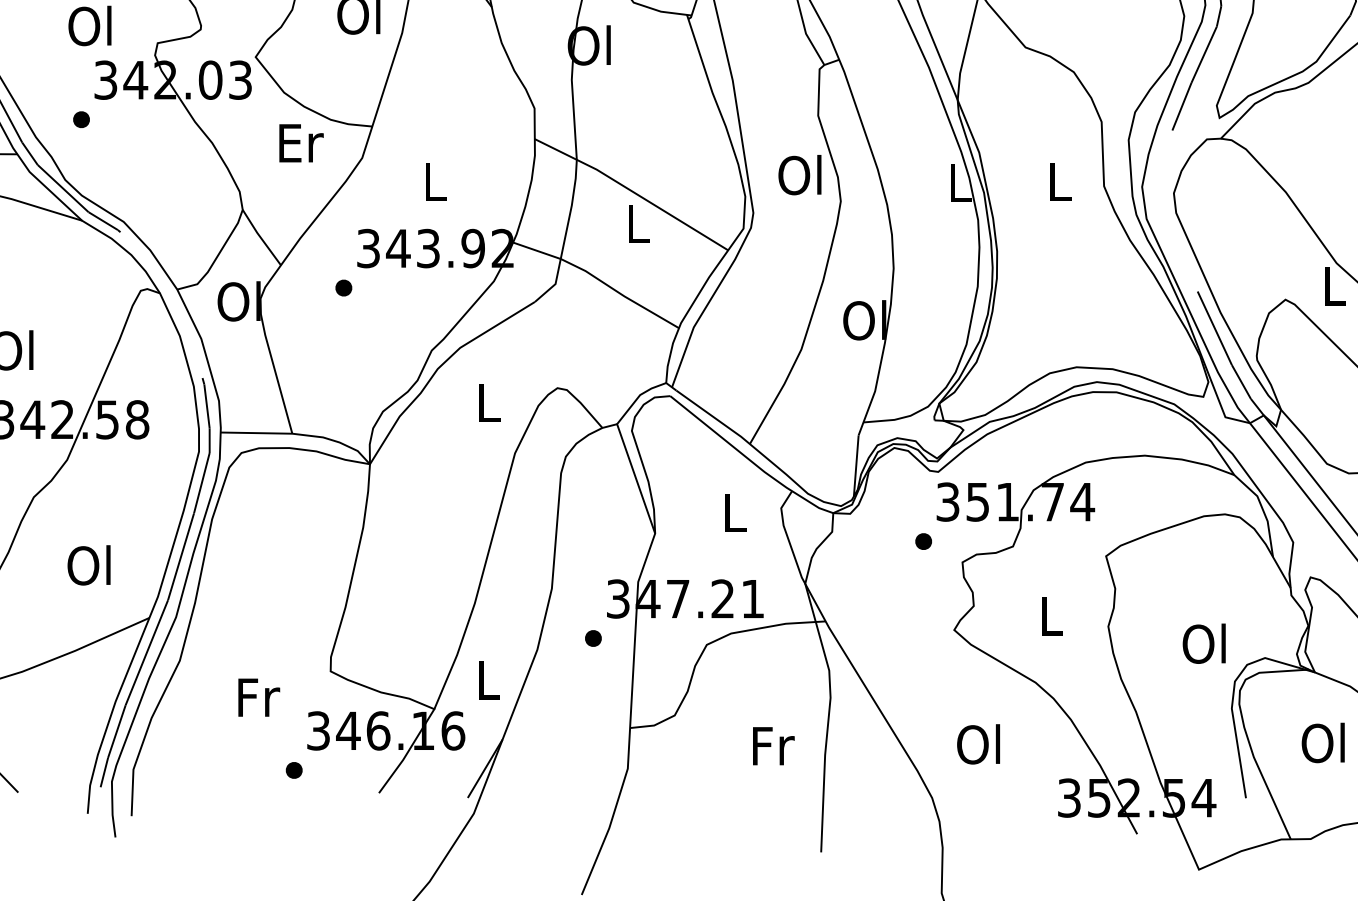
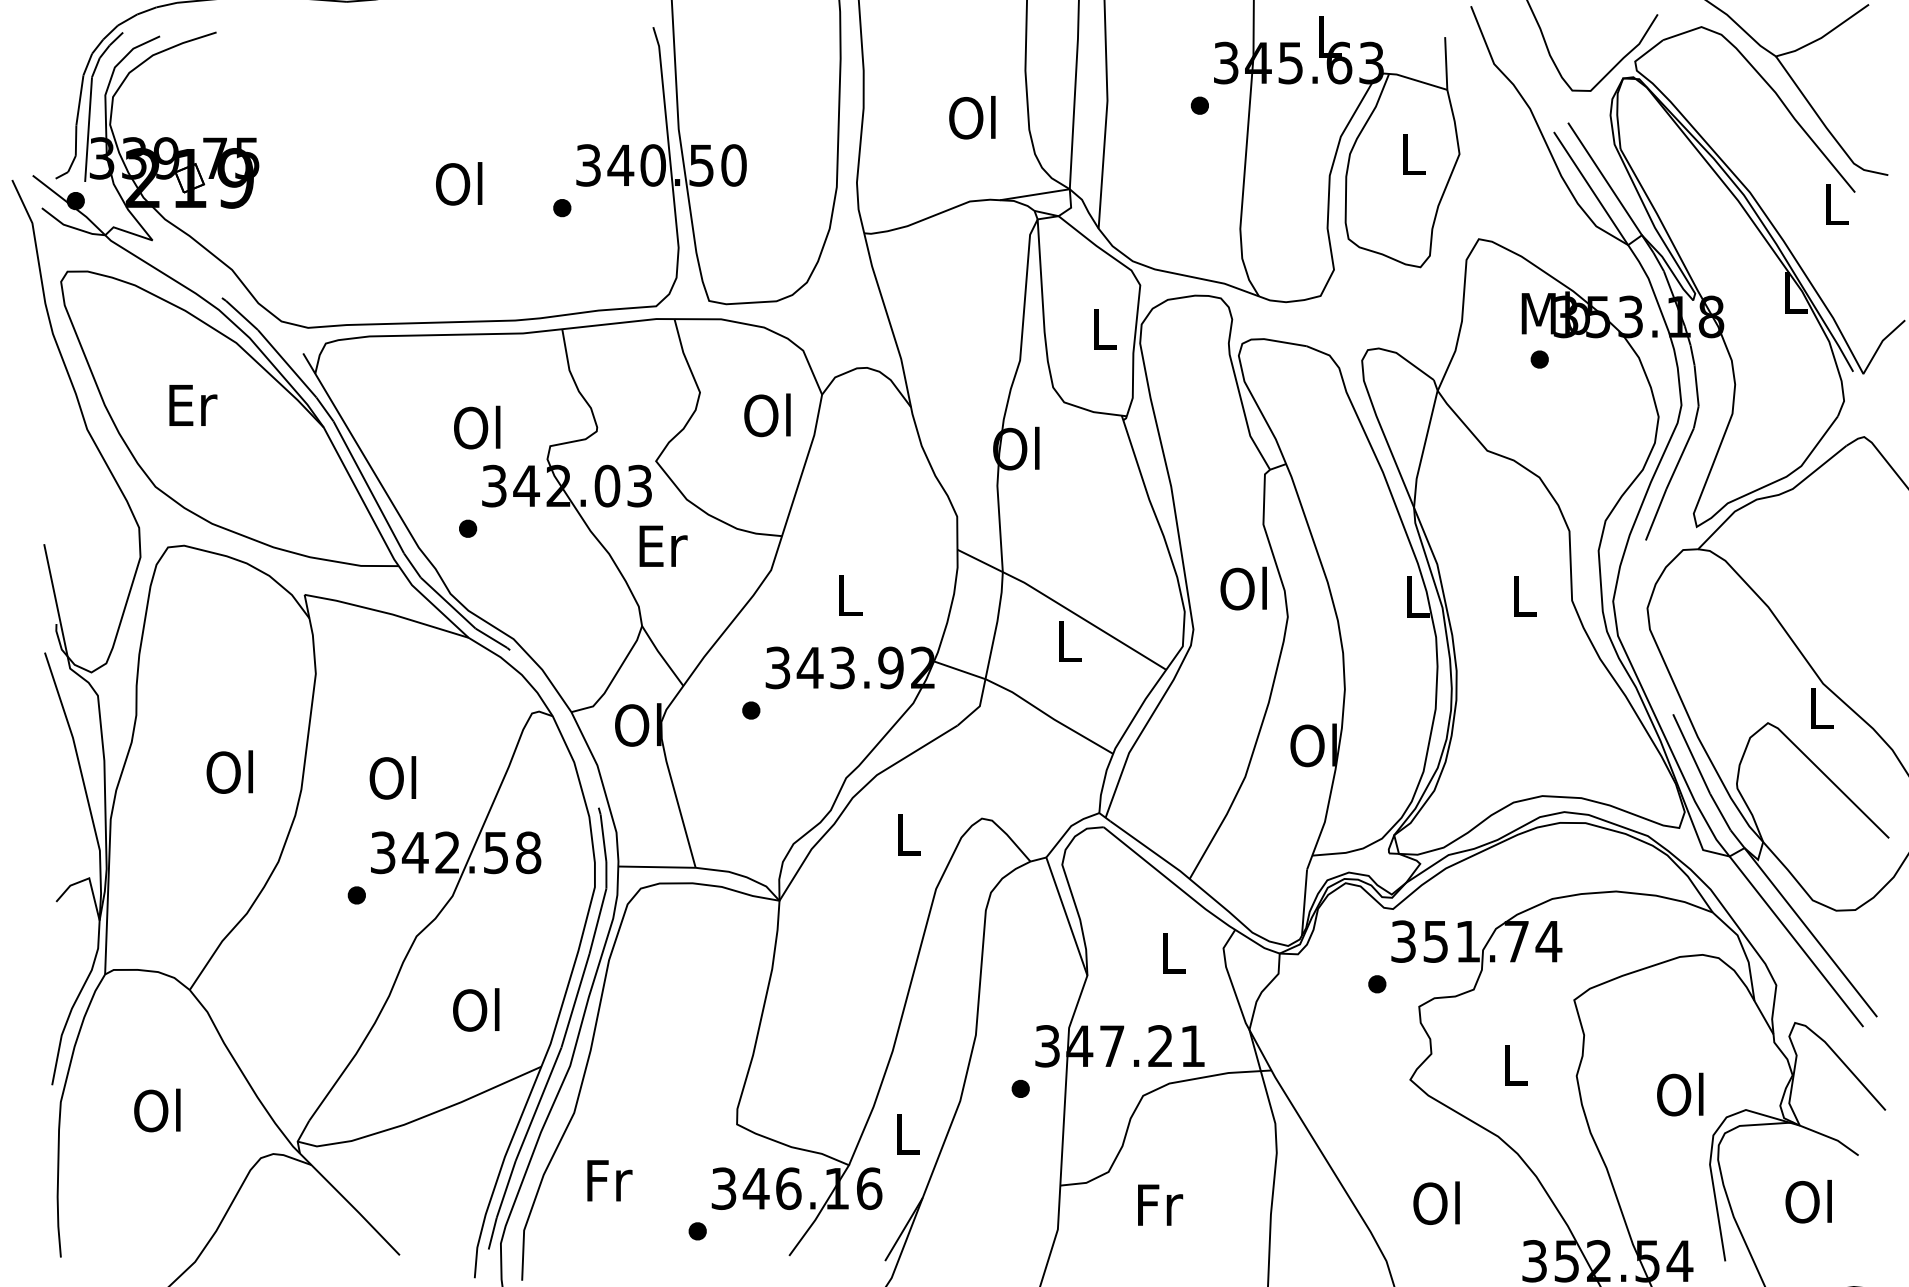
text: (301, 142) -> (663, 545), moved
text: (258, 697) -> (609, 1180), moved
text: (773, 745) -> (1160, 1204), moved

